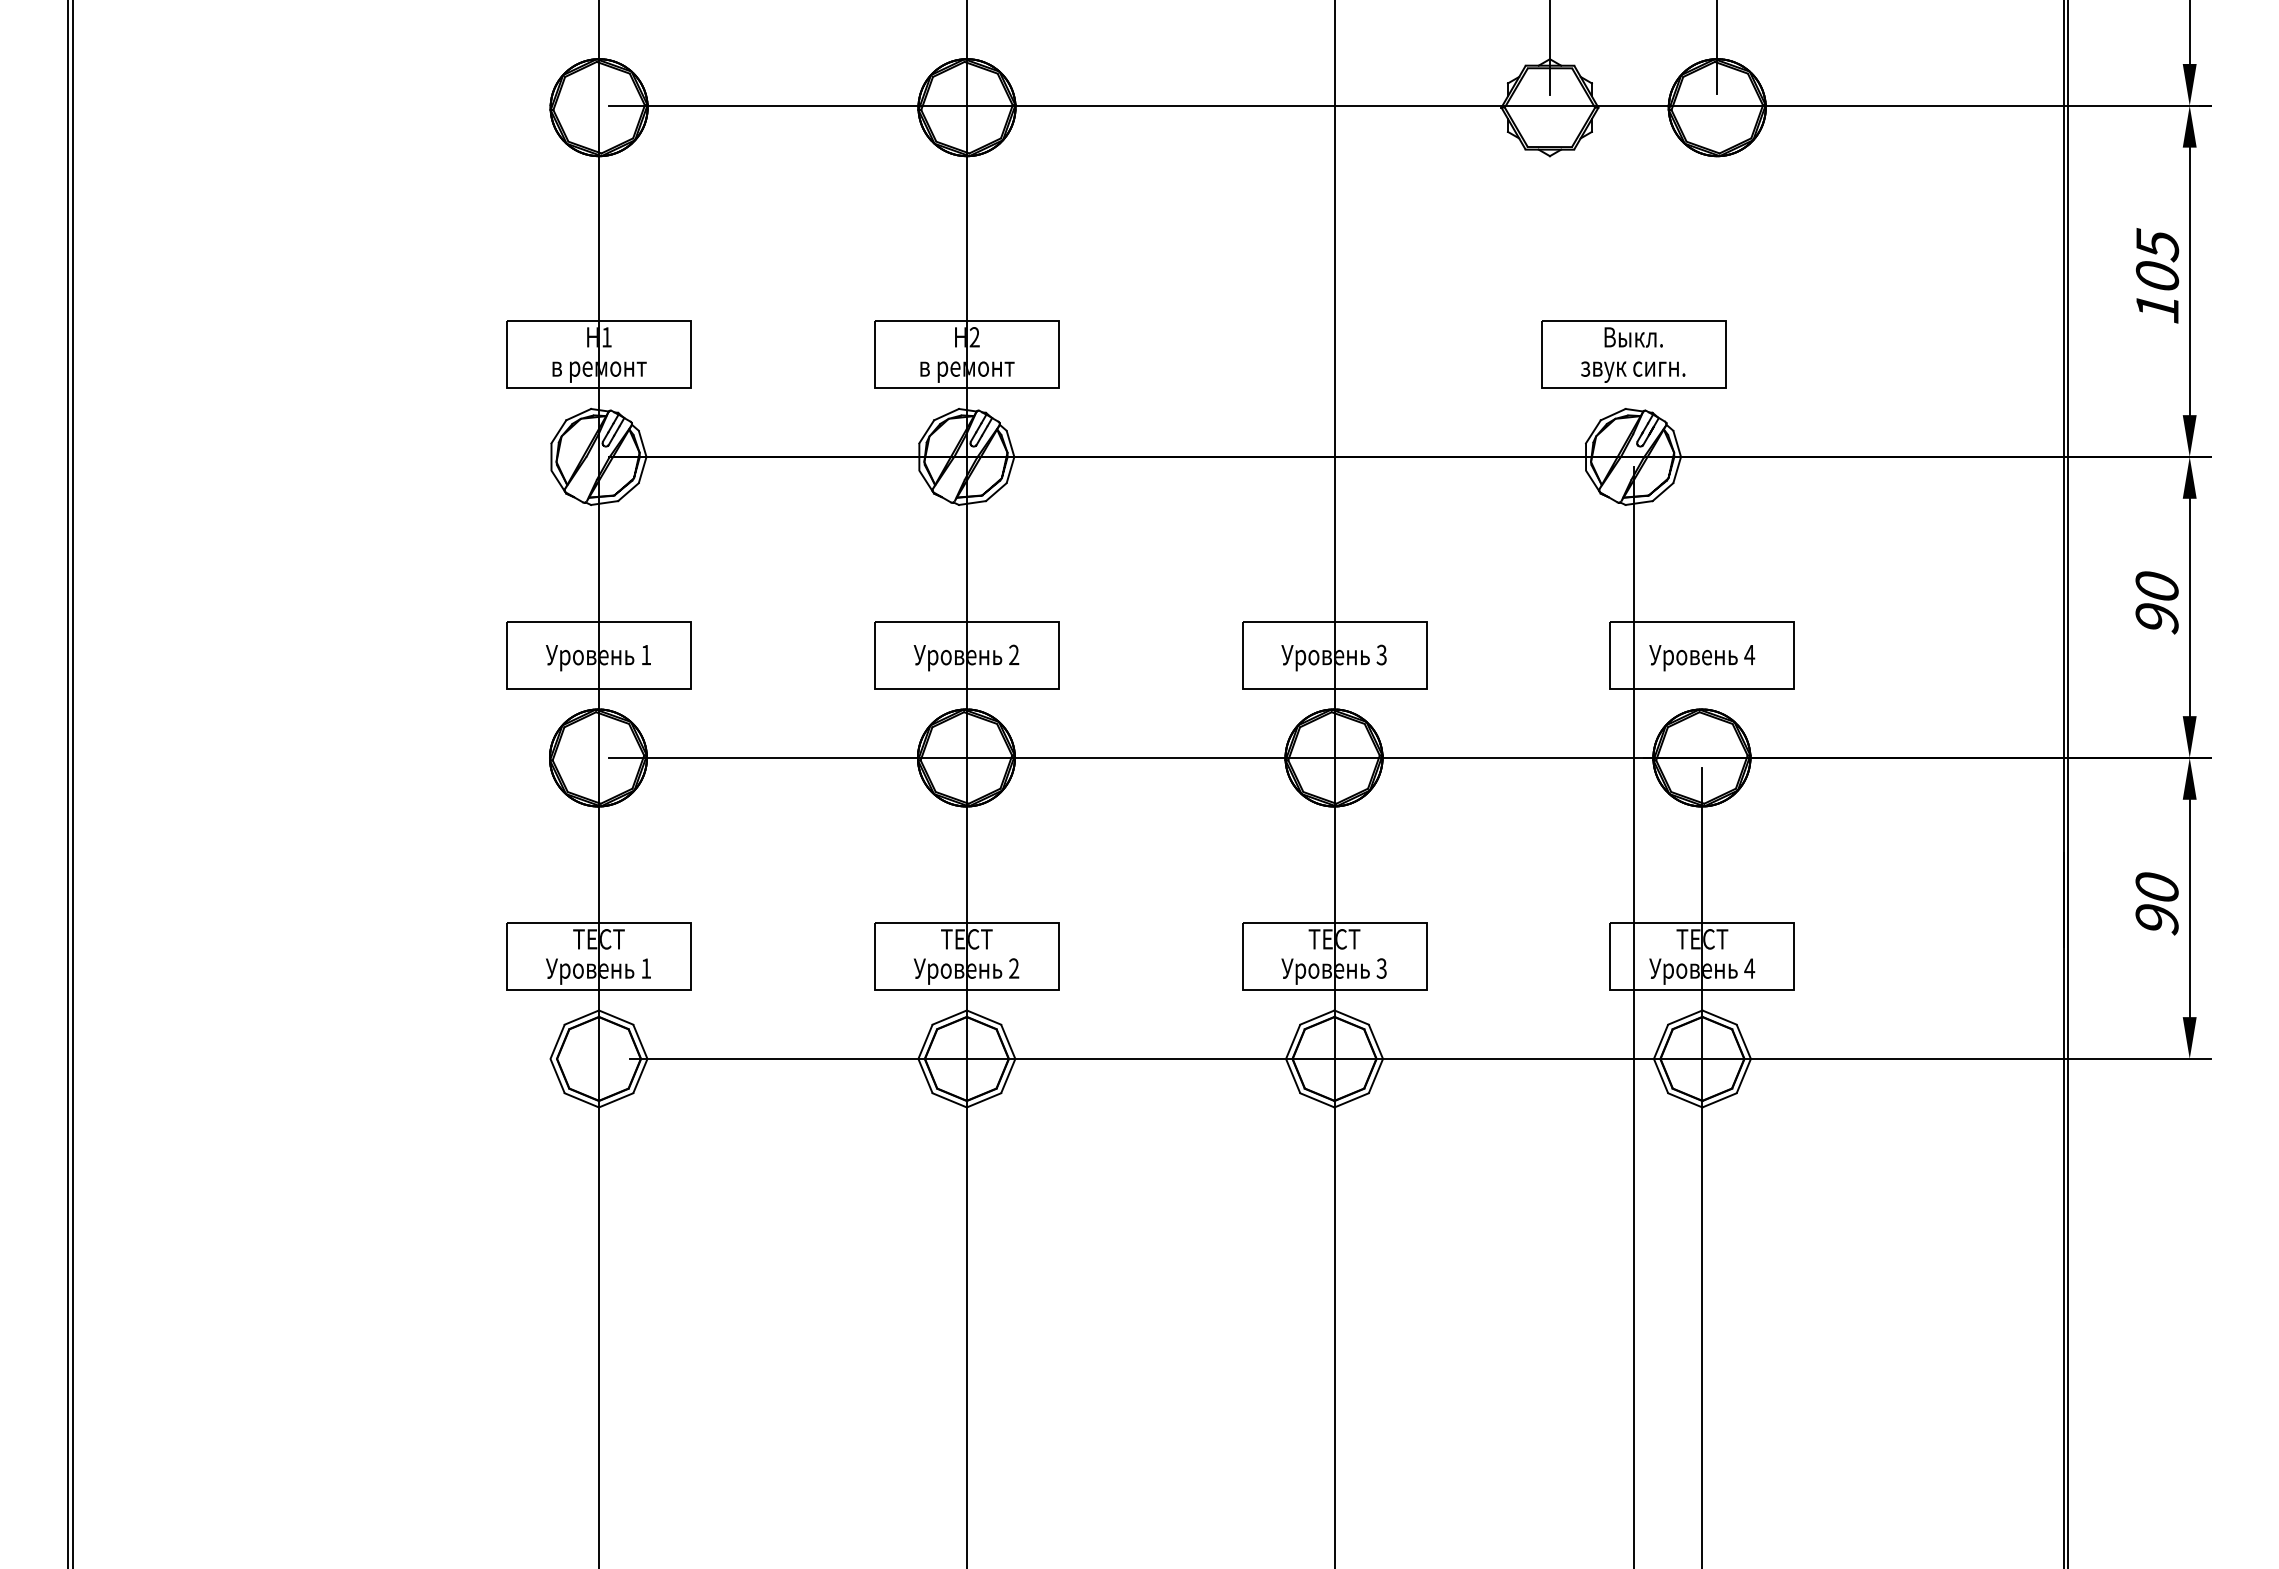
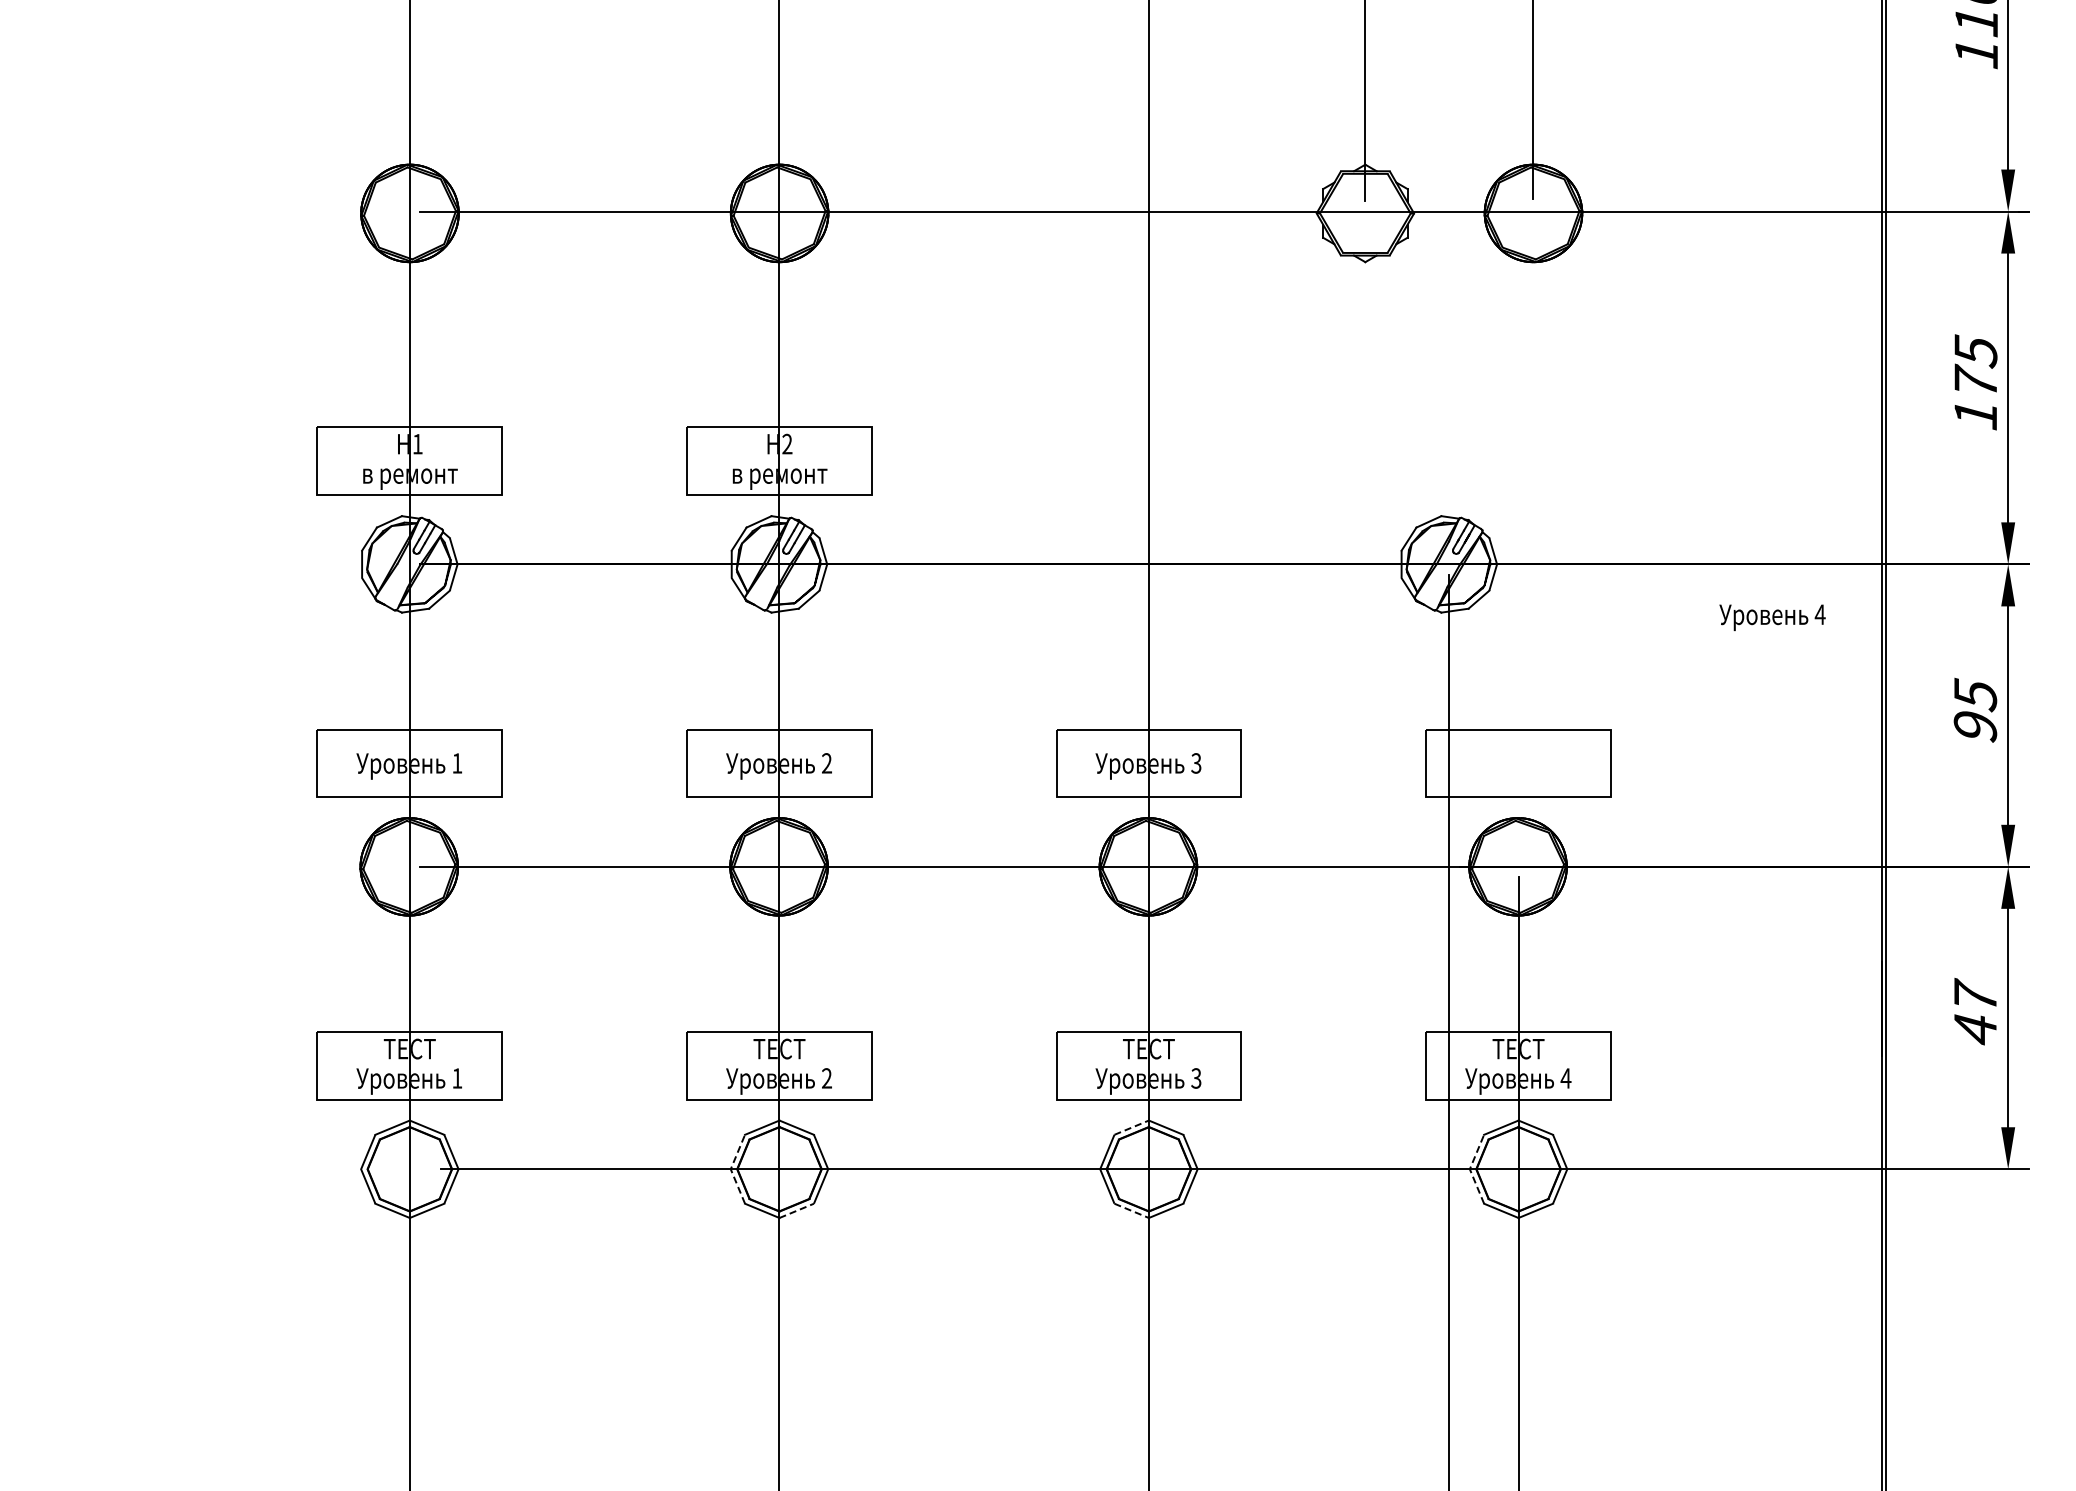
text: (2157, 273) -> (1975, 380), 105 -> 175
part: (1633, 354) -> (1449, 461), removed
text: (2156, 586) -> (1974, 694), 90 -> 95
text: (1702, 658) -> (1772, 618), moved
text: (2156, 901) -> (1974, 1011), 90 -> 47
line: (1317, 1017) -> (1131, 1127), solid -> dashed
line: (918, 1058) -> (730, 1168), solid -> dashed
line: (1653, 1058) -> (1469, 1168), solid -> dashed
line: (984, 1100) -> (797, 1211), solid -> dashed
line: (1317, 1100) -> (1131, 1211), solid -> dashed

